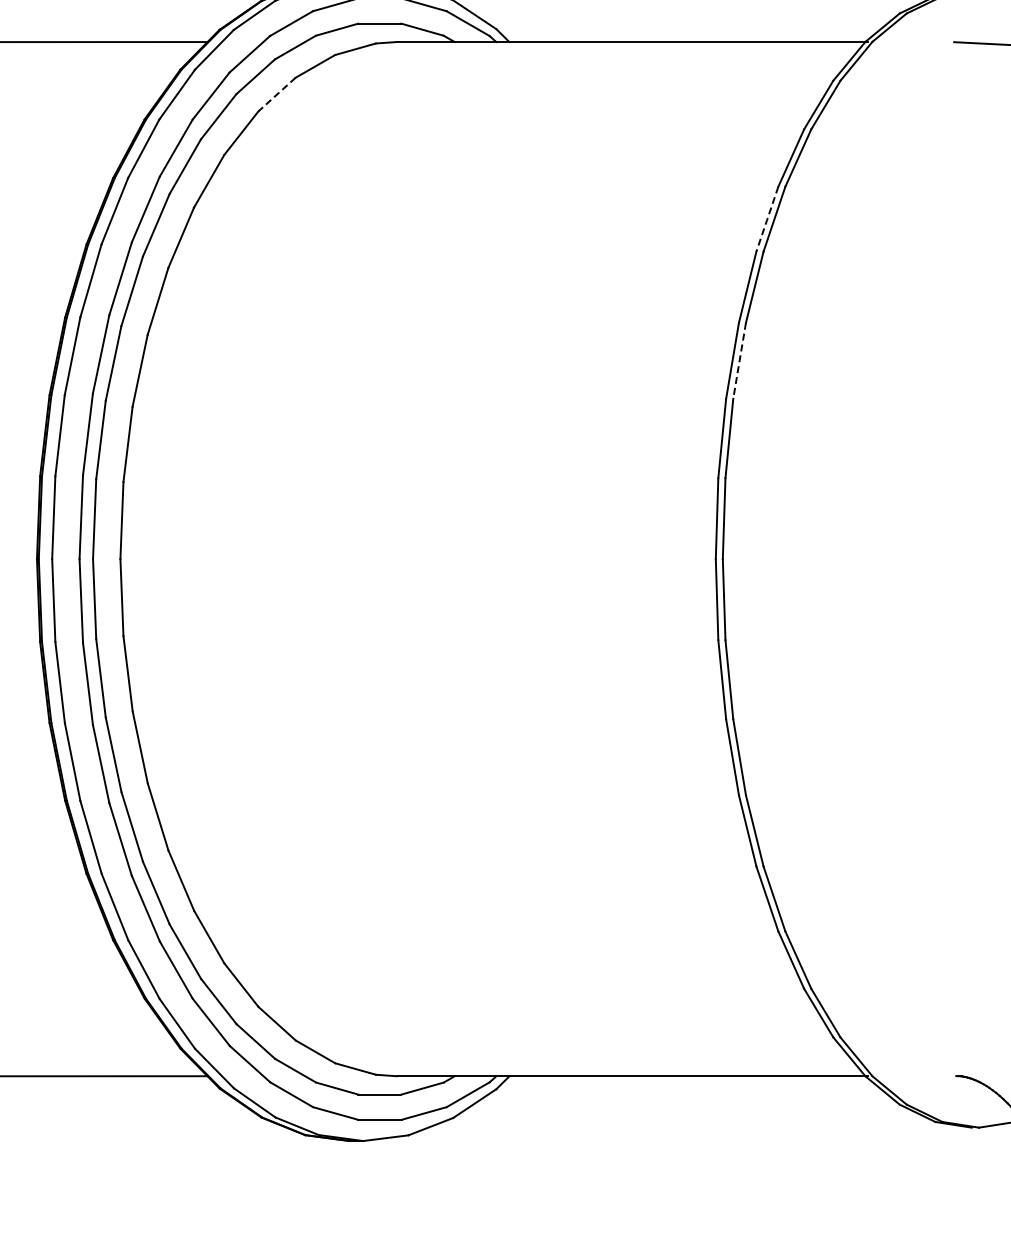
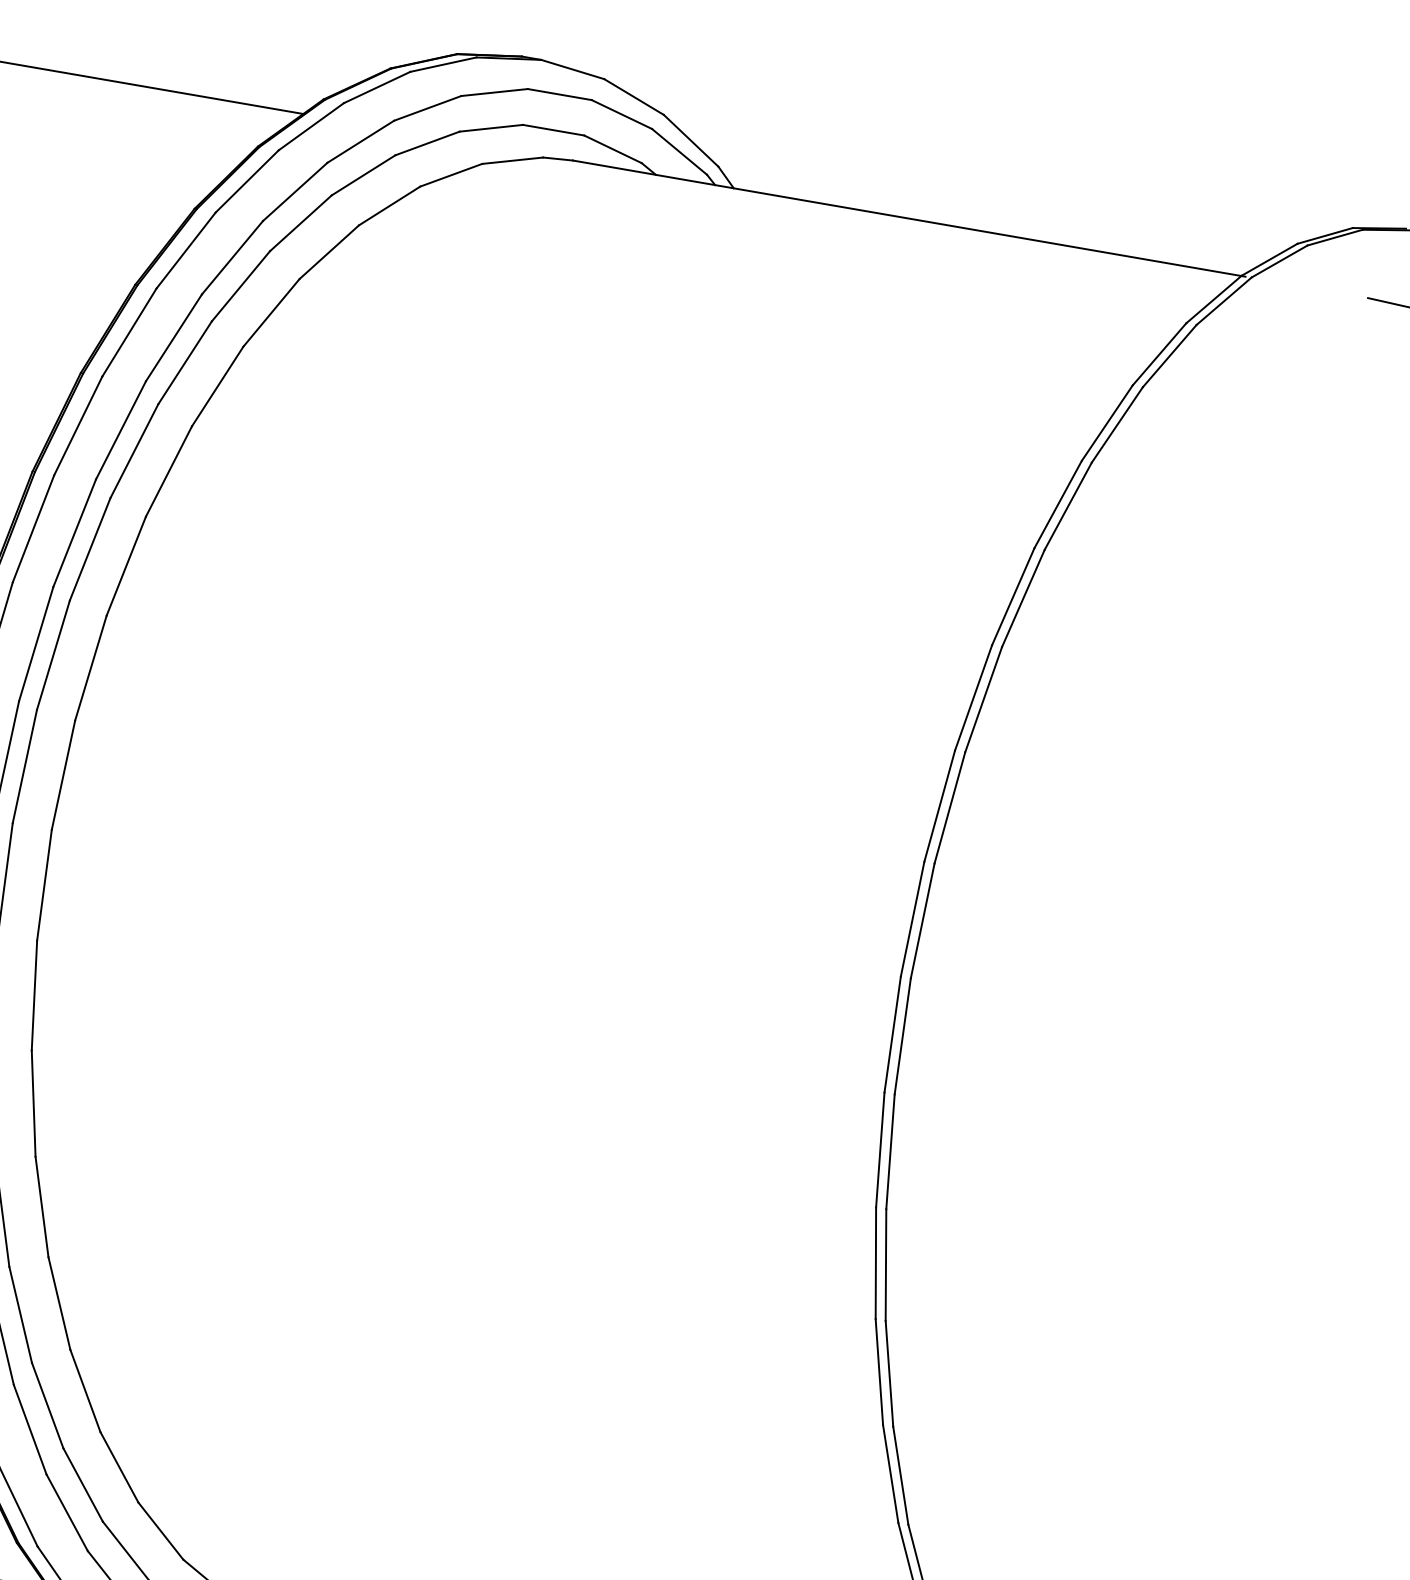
line: (276, 94) -> (388, 205), dashed -> solid
line: (767, 219) -> (1058, 504), dashed -> solid
line: (739, 360) -> (983, 699), dashed -> solid

